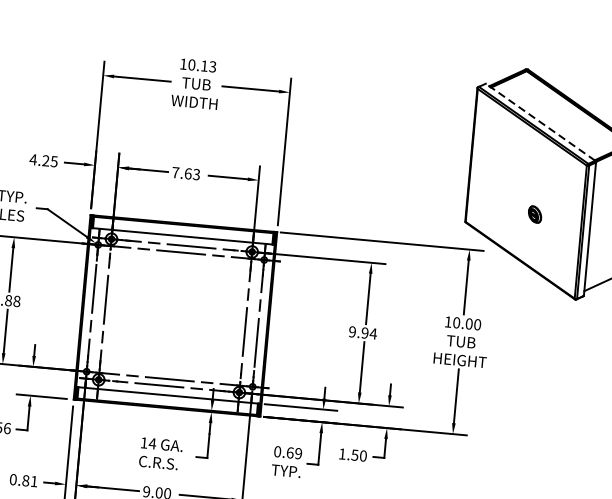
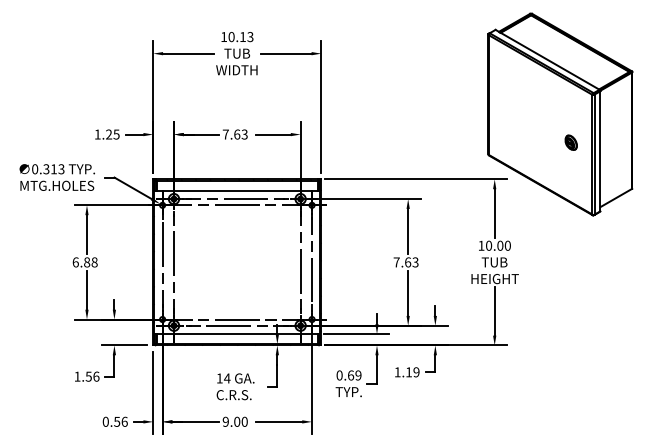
line: (540, 121) -> (547, 59), dashed -> solid
text: (33, 159) -> (97, 134), 4.25 -> 1.25
part: (534, 214) -> (570, 142), moved
text: (362, 332) -> (405, 262), 9.94 -> 7.63
text: (358, 455) -> (412, 372), 1.50 -> 1.19
text: (29, 480) -> (120, 421), 0.81 -> 0.56

